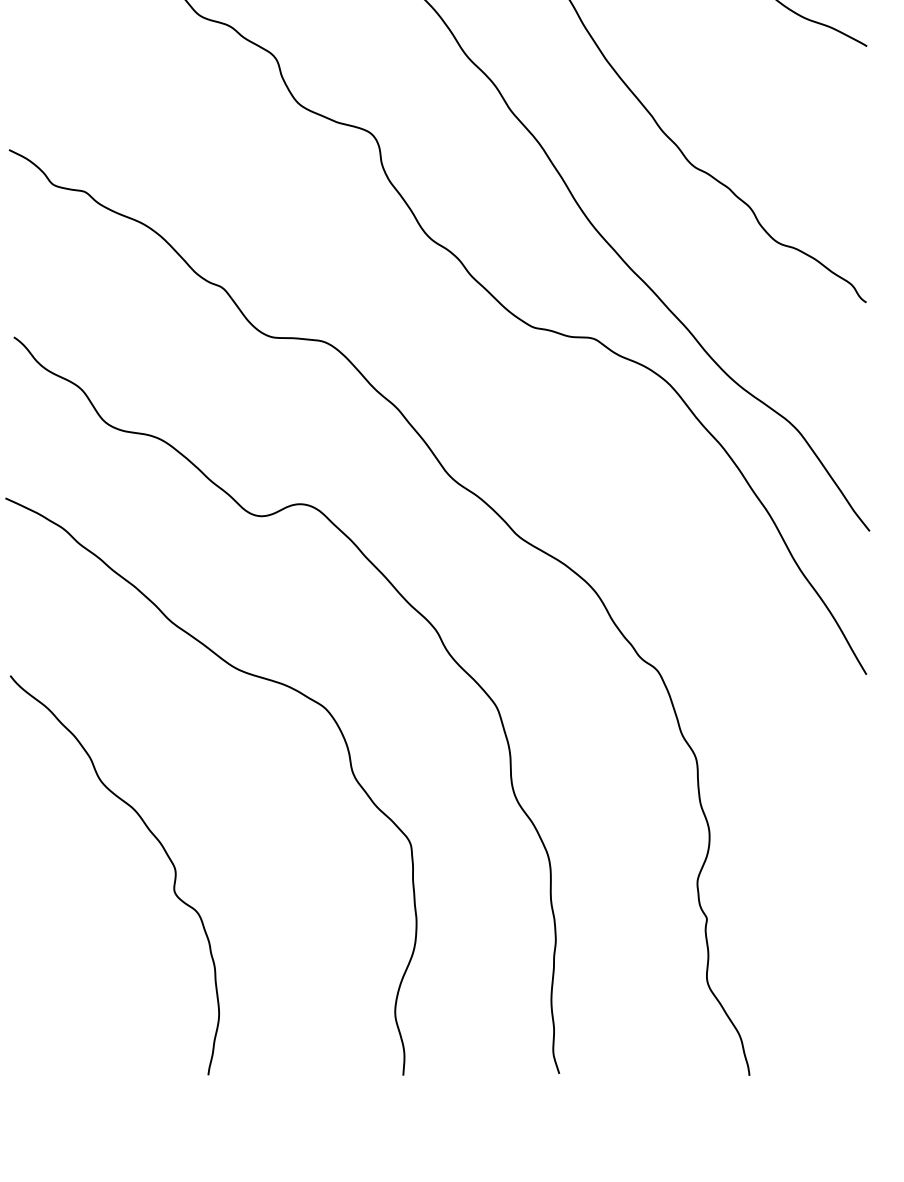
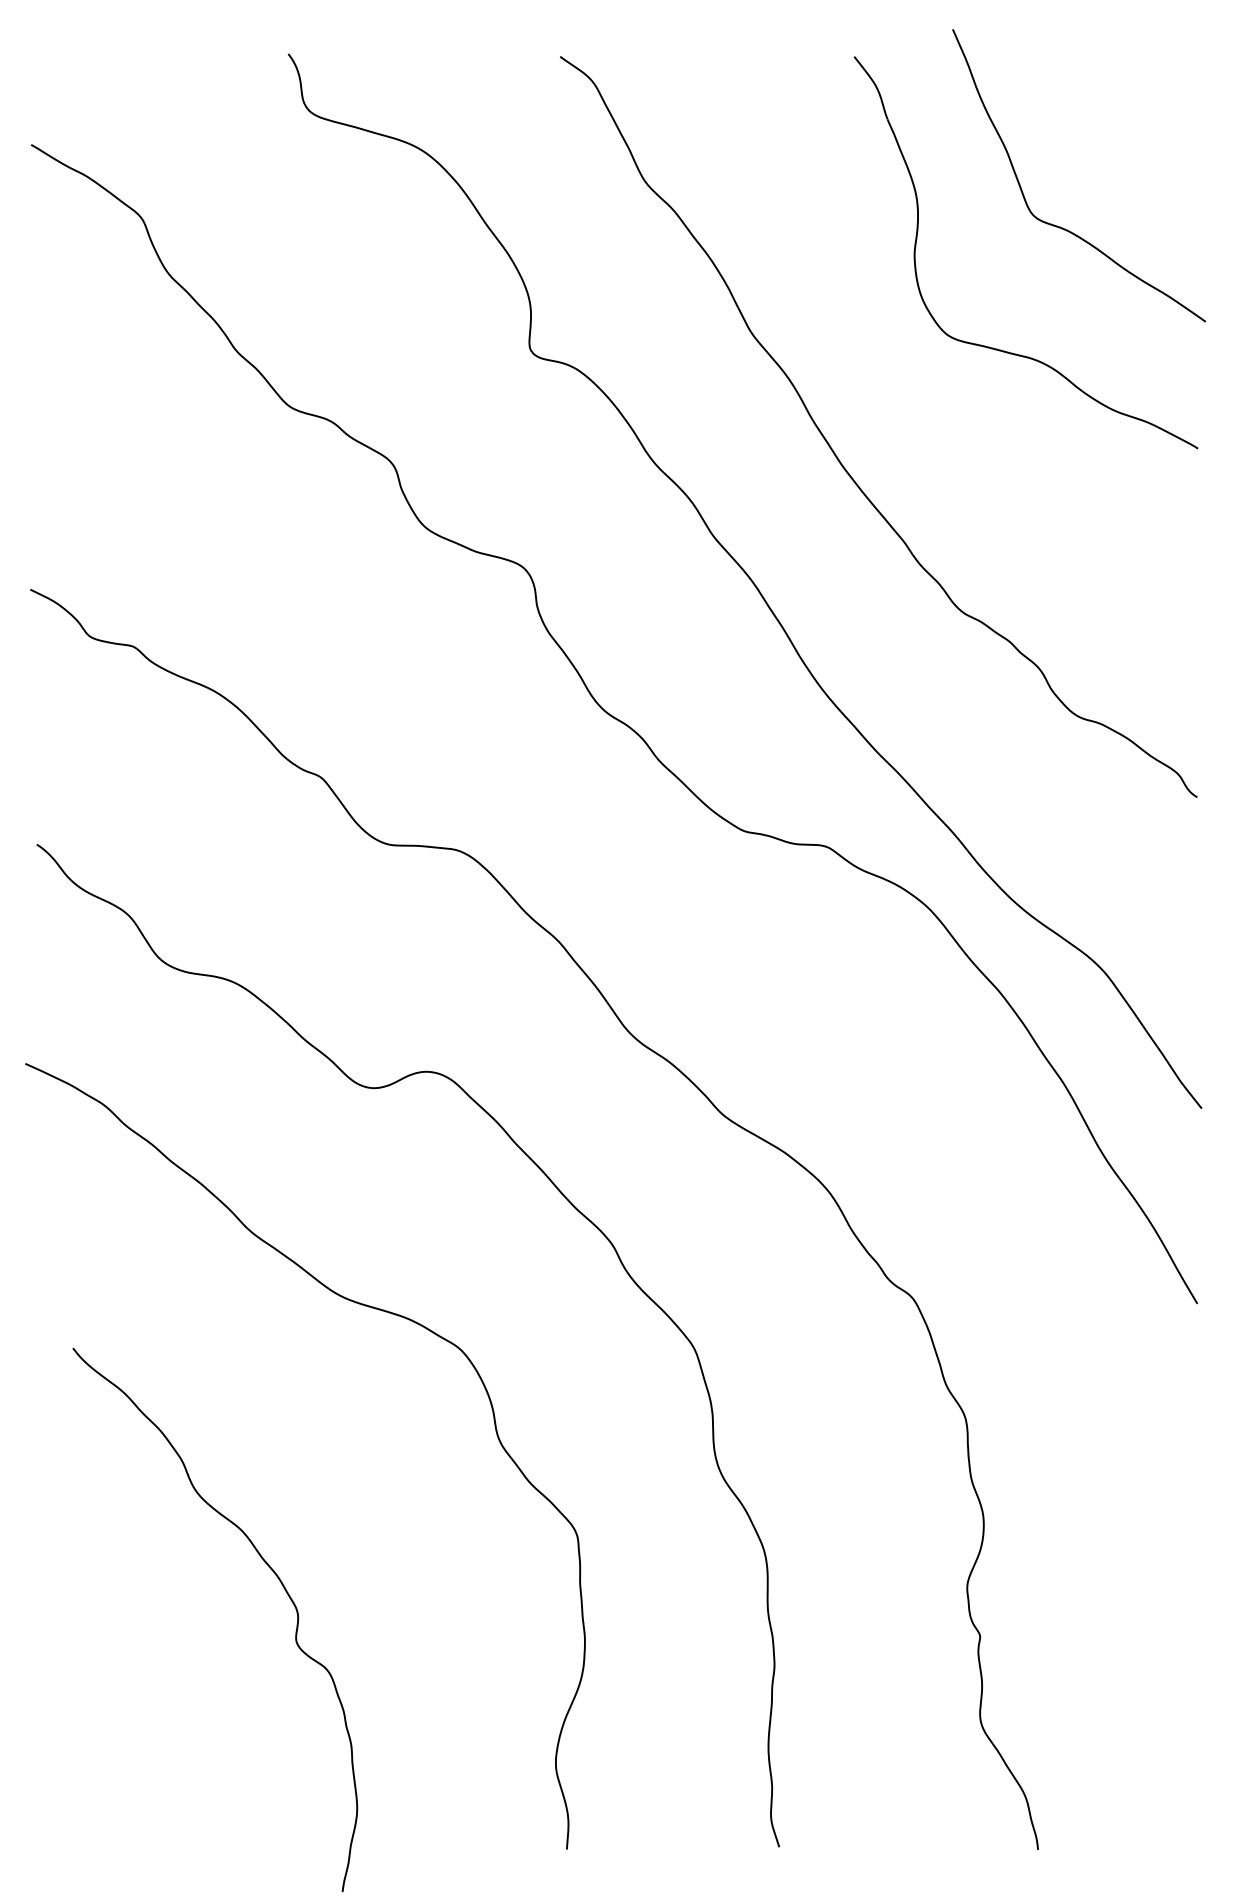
curve: (154, 837) -> (269, 1568), moved

